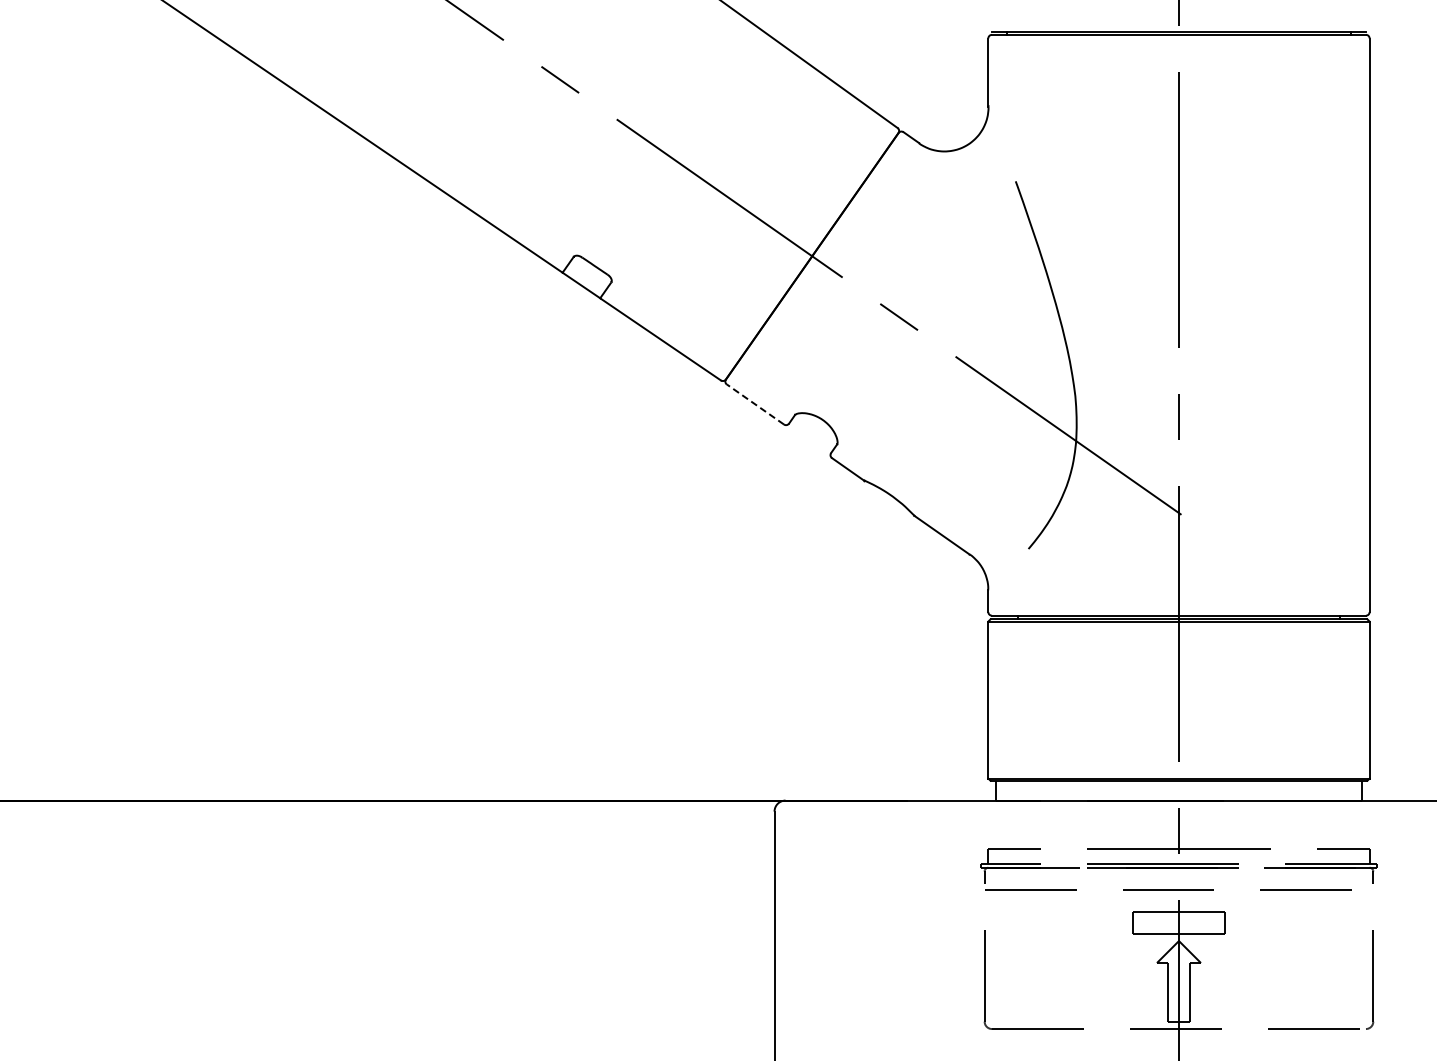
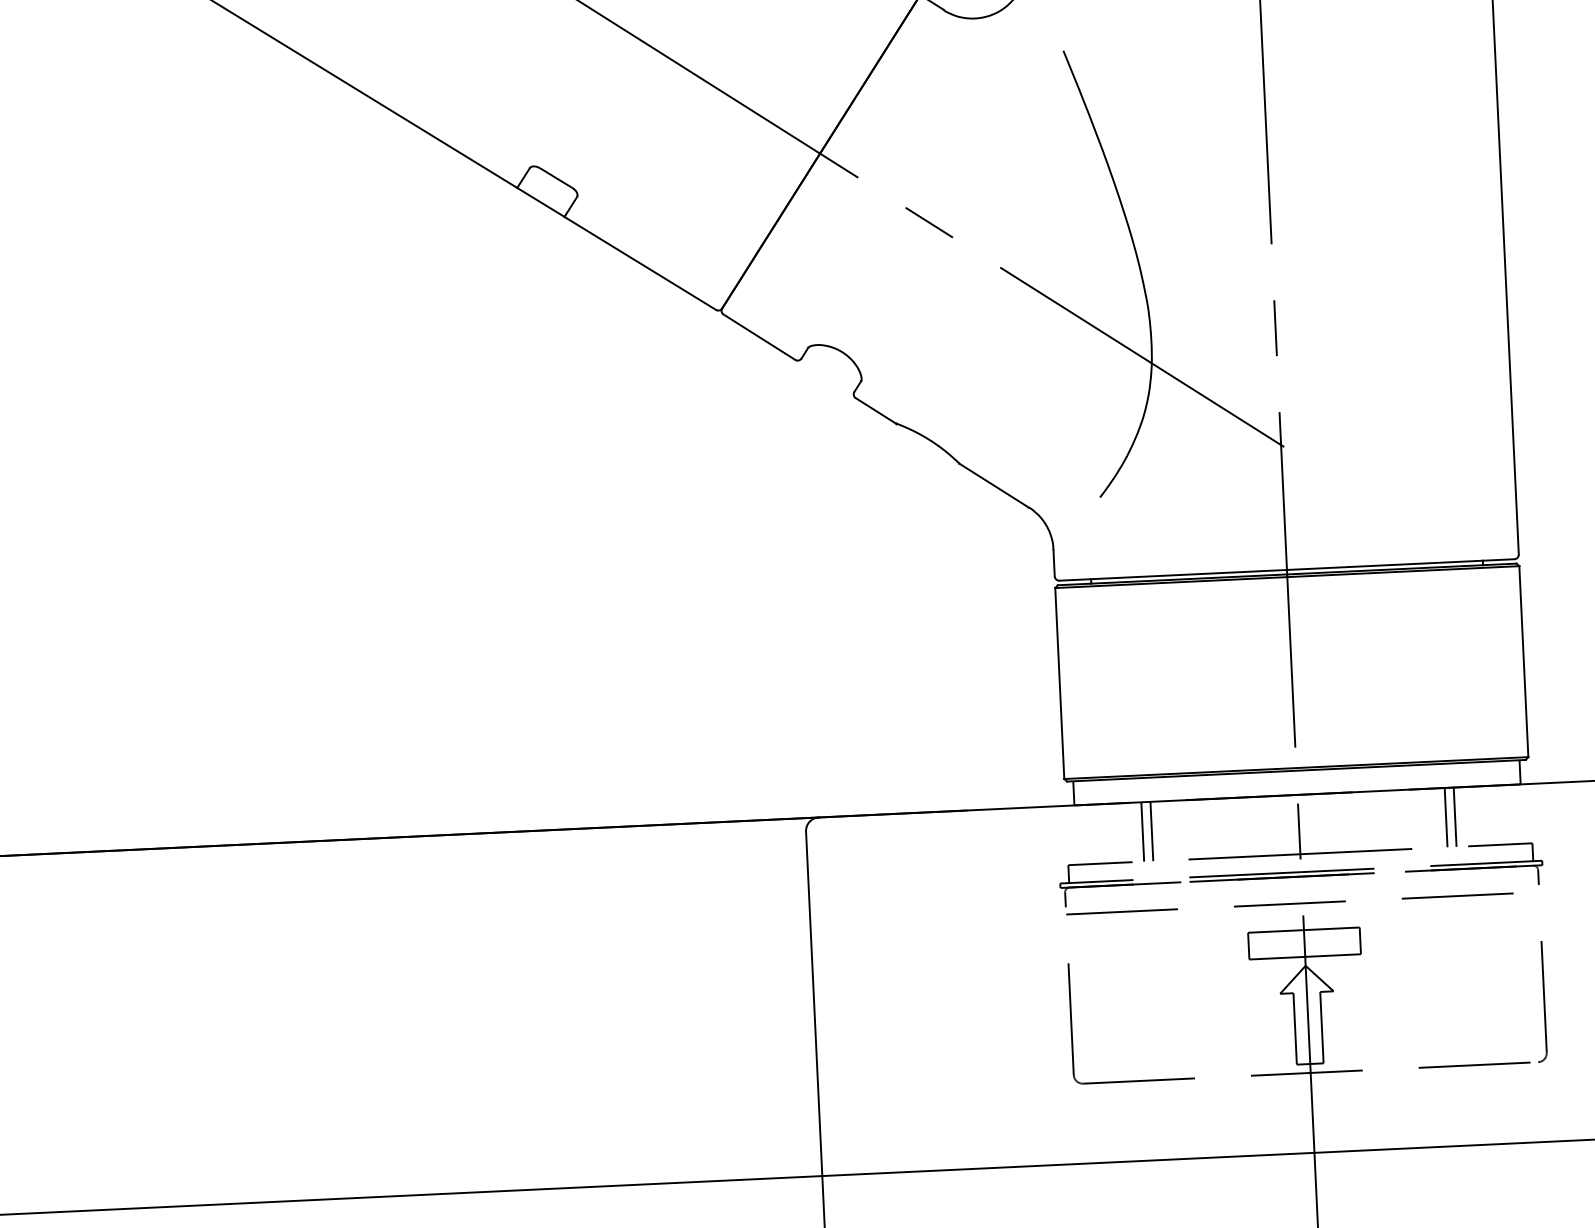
line: (755, 404) -> (759, 337), dashed -> solid
line: (1050, 824) -> (1142, 831), added
line: (1058, 824) -> (1152, 830), added
line: (1299, 824) -> (1445, 817), added
line: (1307, 824) -> (1455, 816), added

